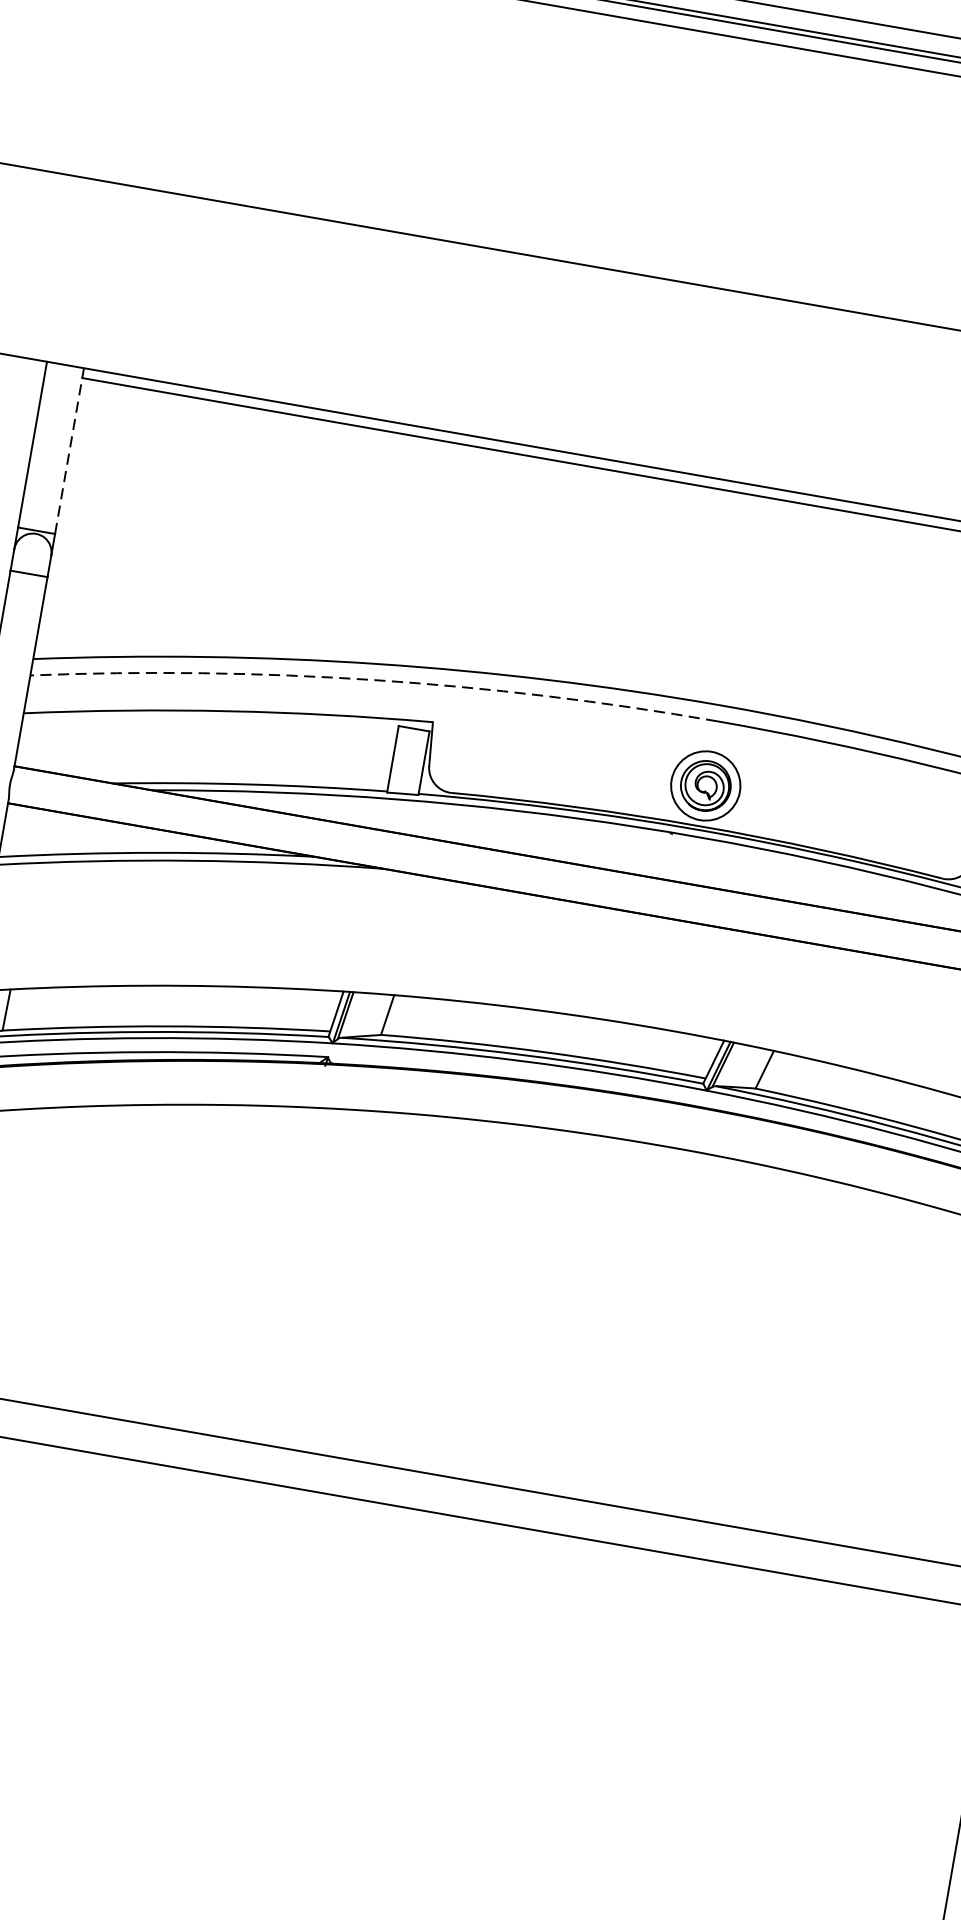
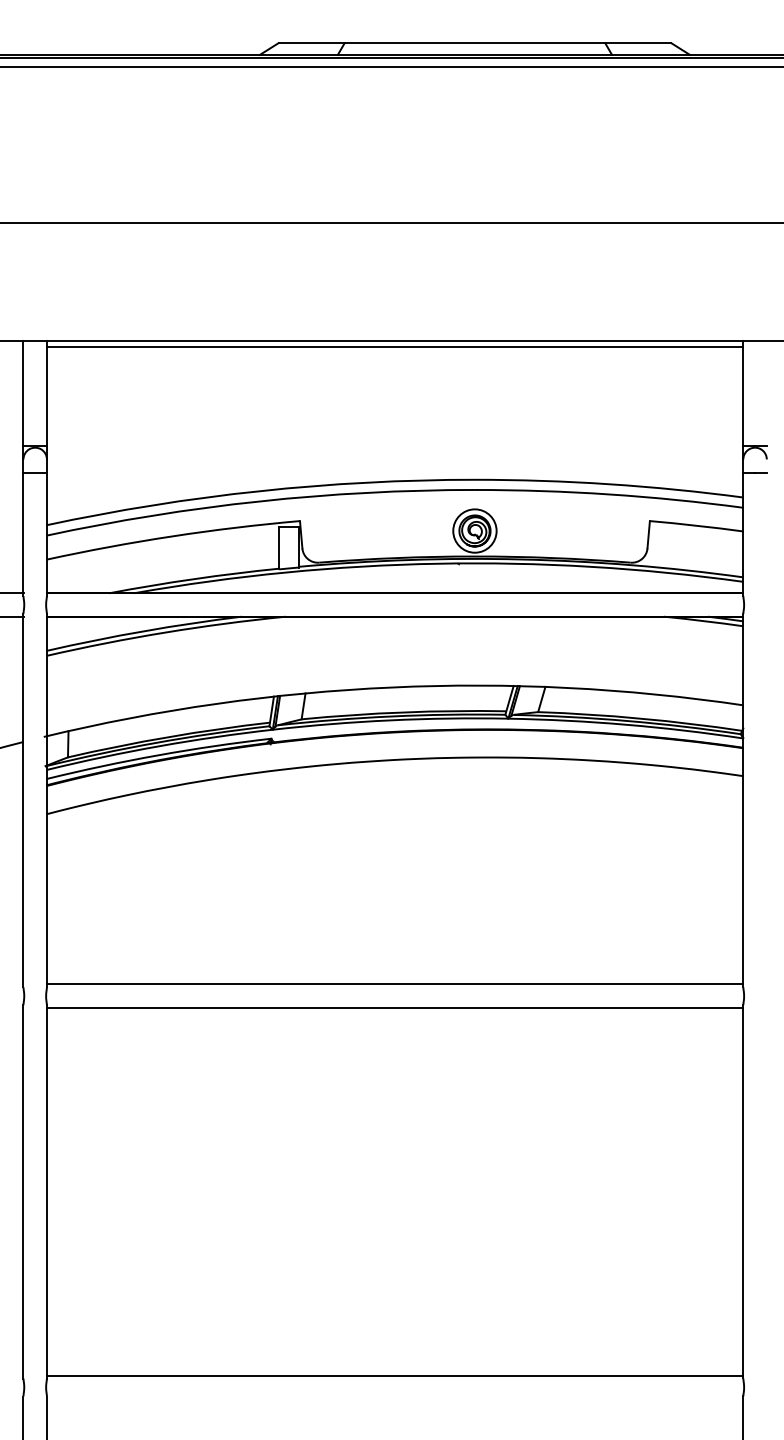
line: (68, 451) -> (46, 393), dashed -> solid
arc: (374, 680) -> (259, 501), dashed -> solid

